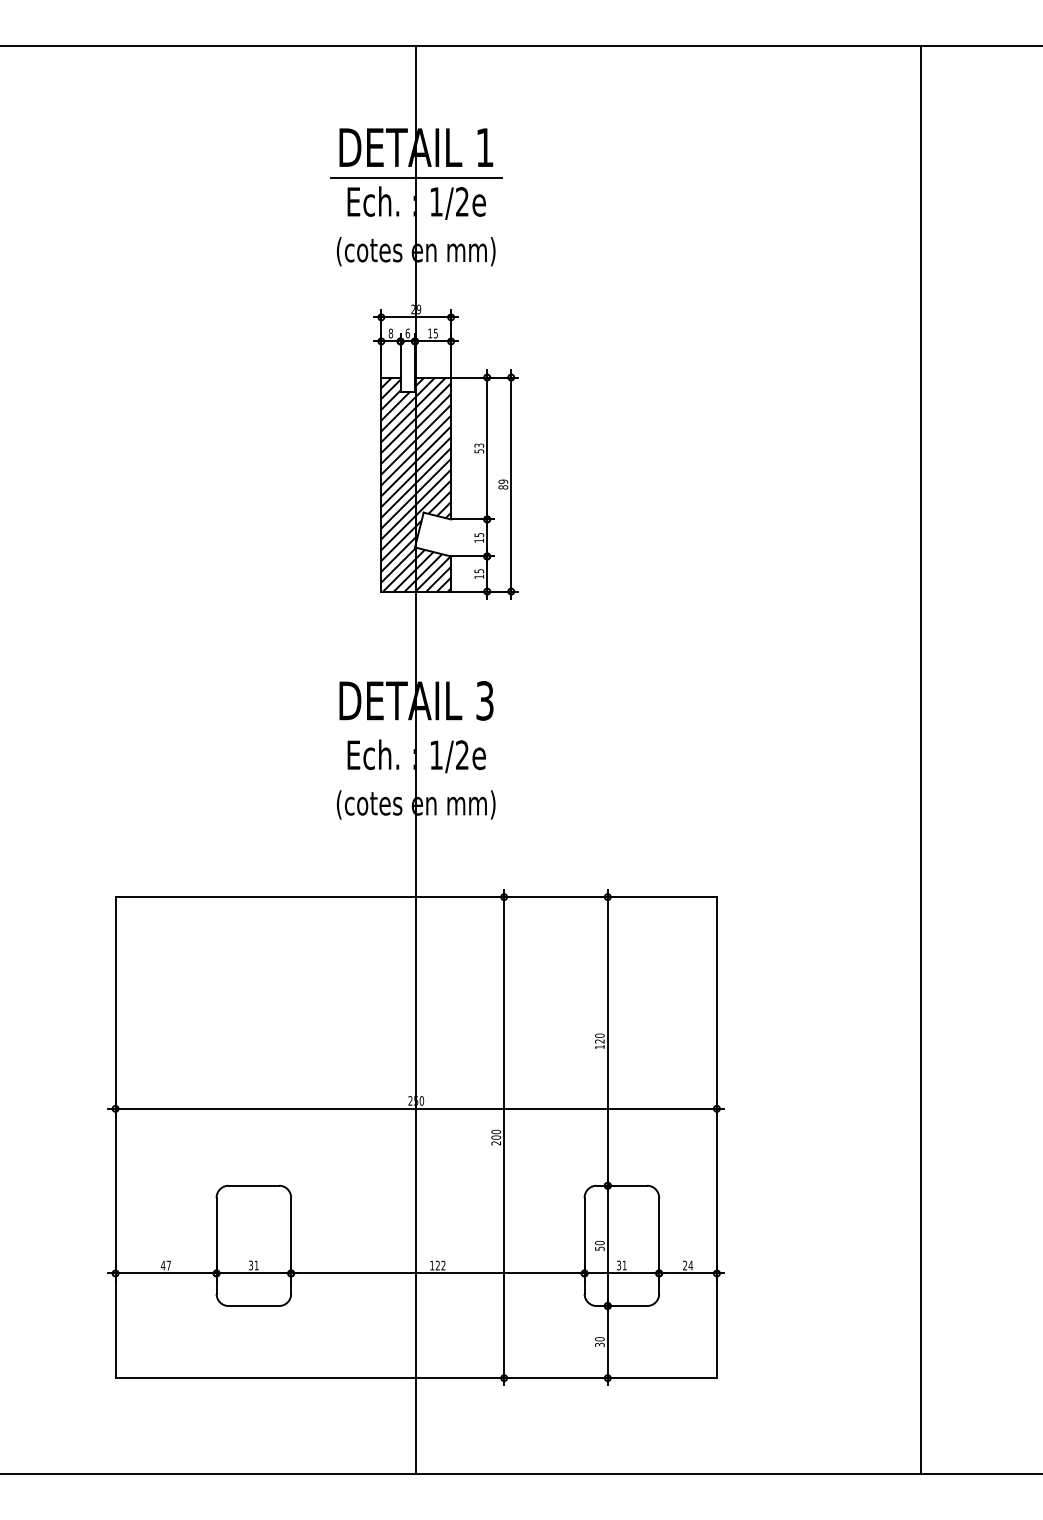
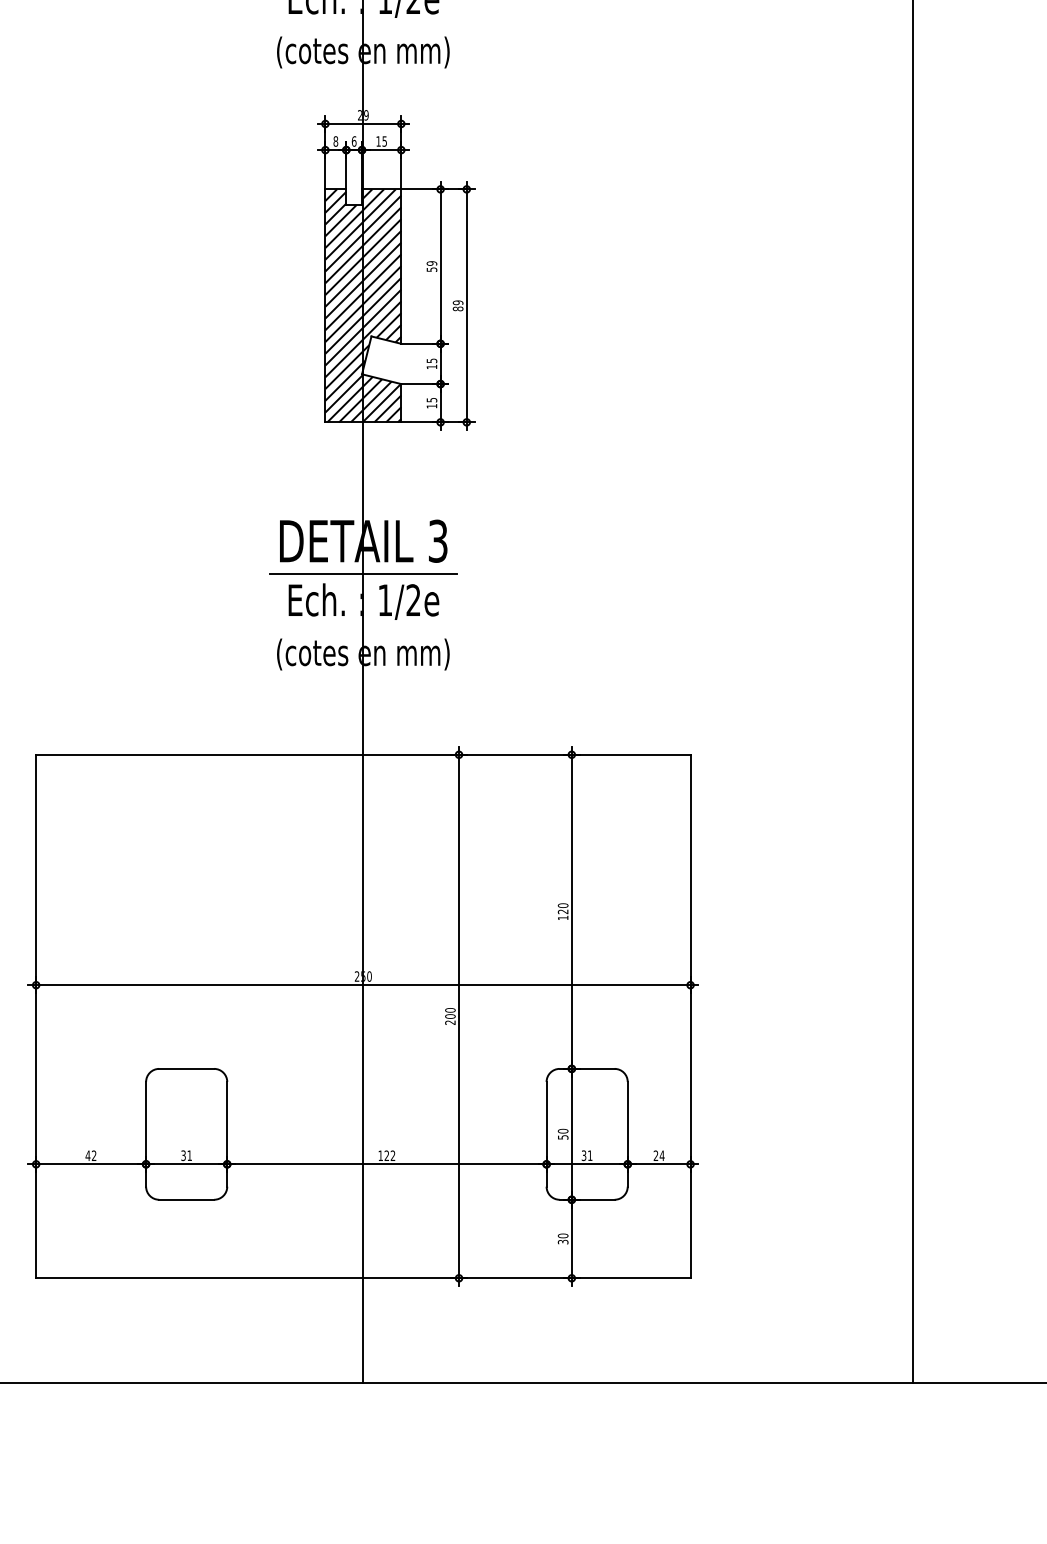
text: (478, 445) -> (431, 263), 53 -> 59
line: (415, 731) -> (362, 574), added
text: (168, 1265) -> (93, 1155), 47 -> 42

